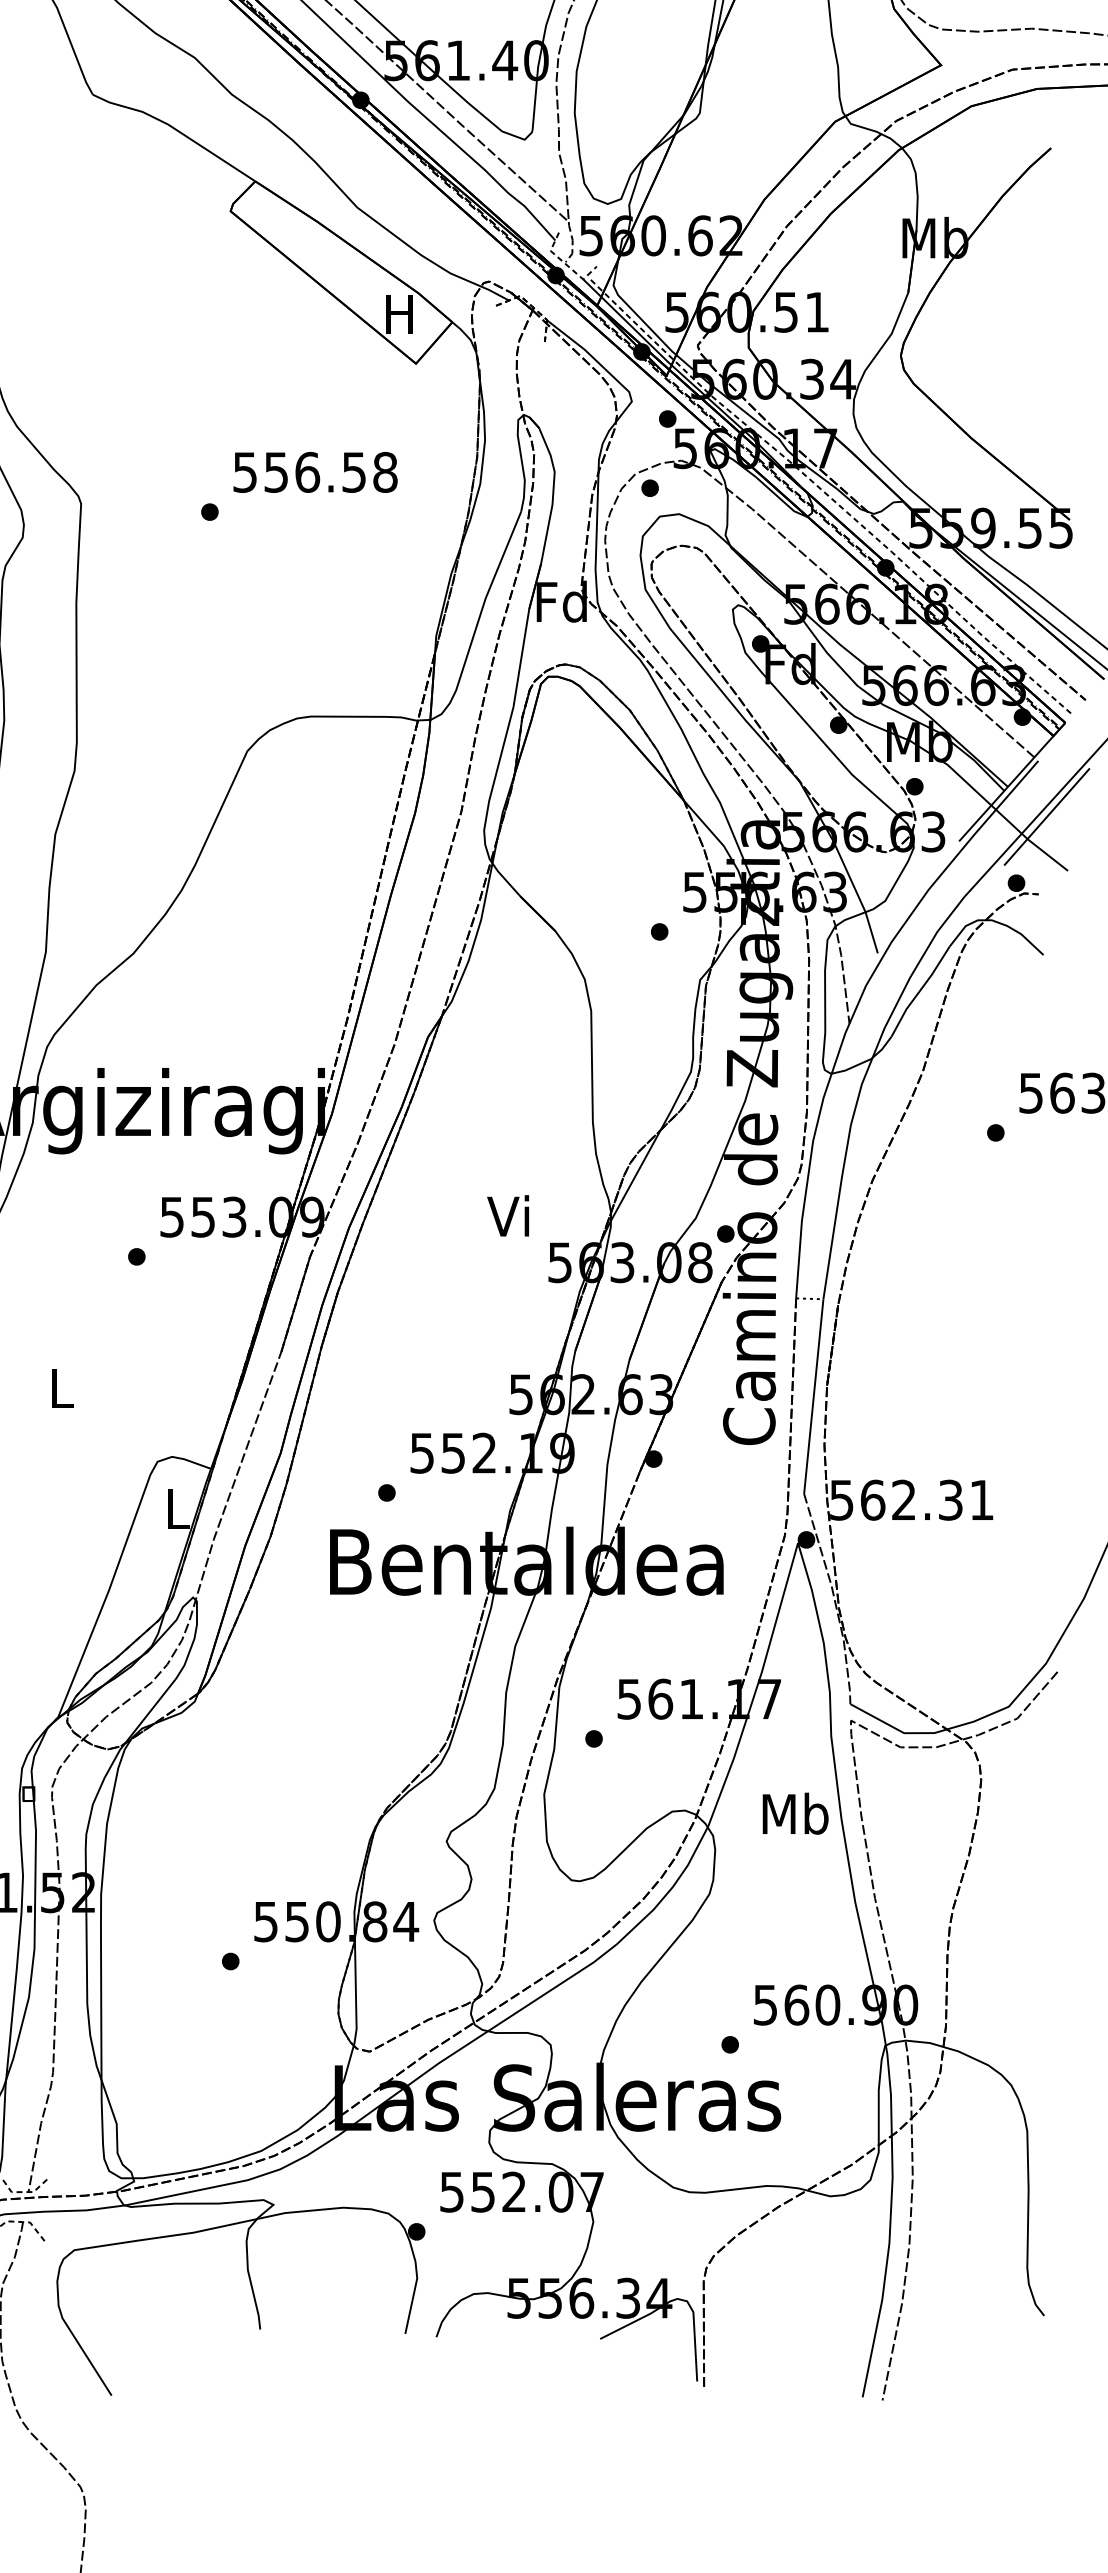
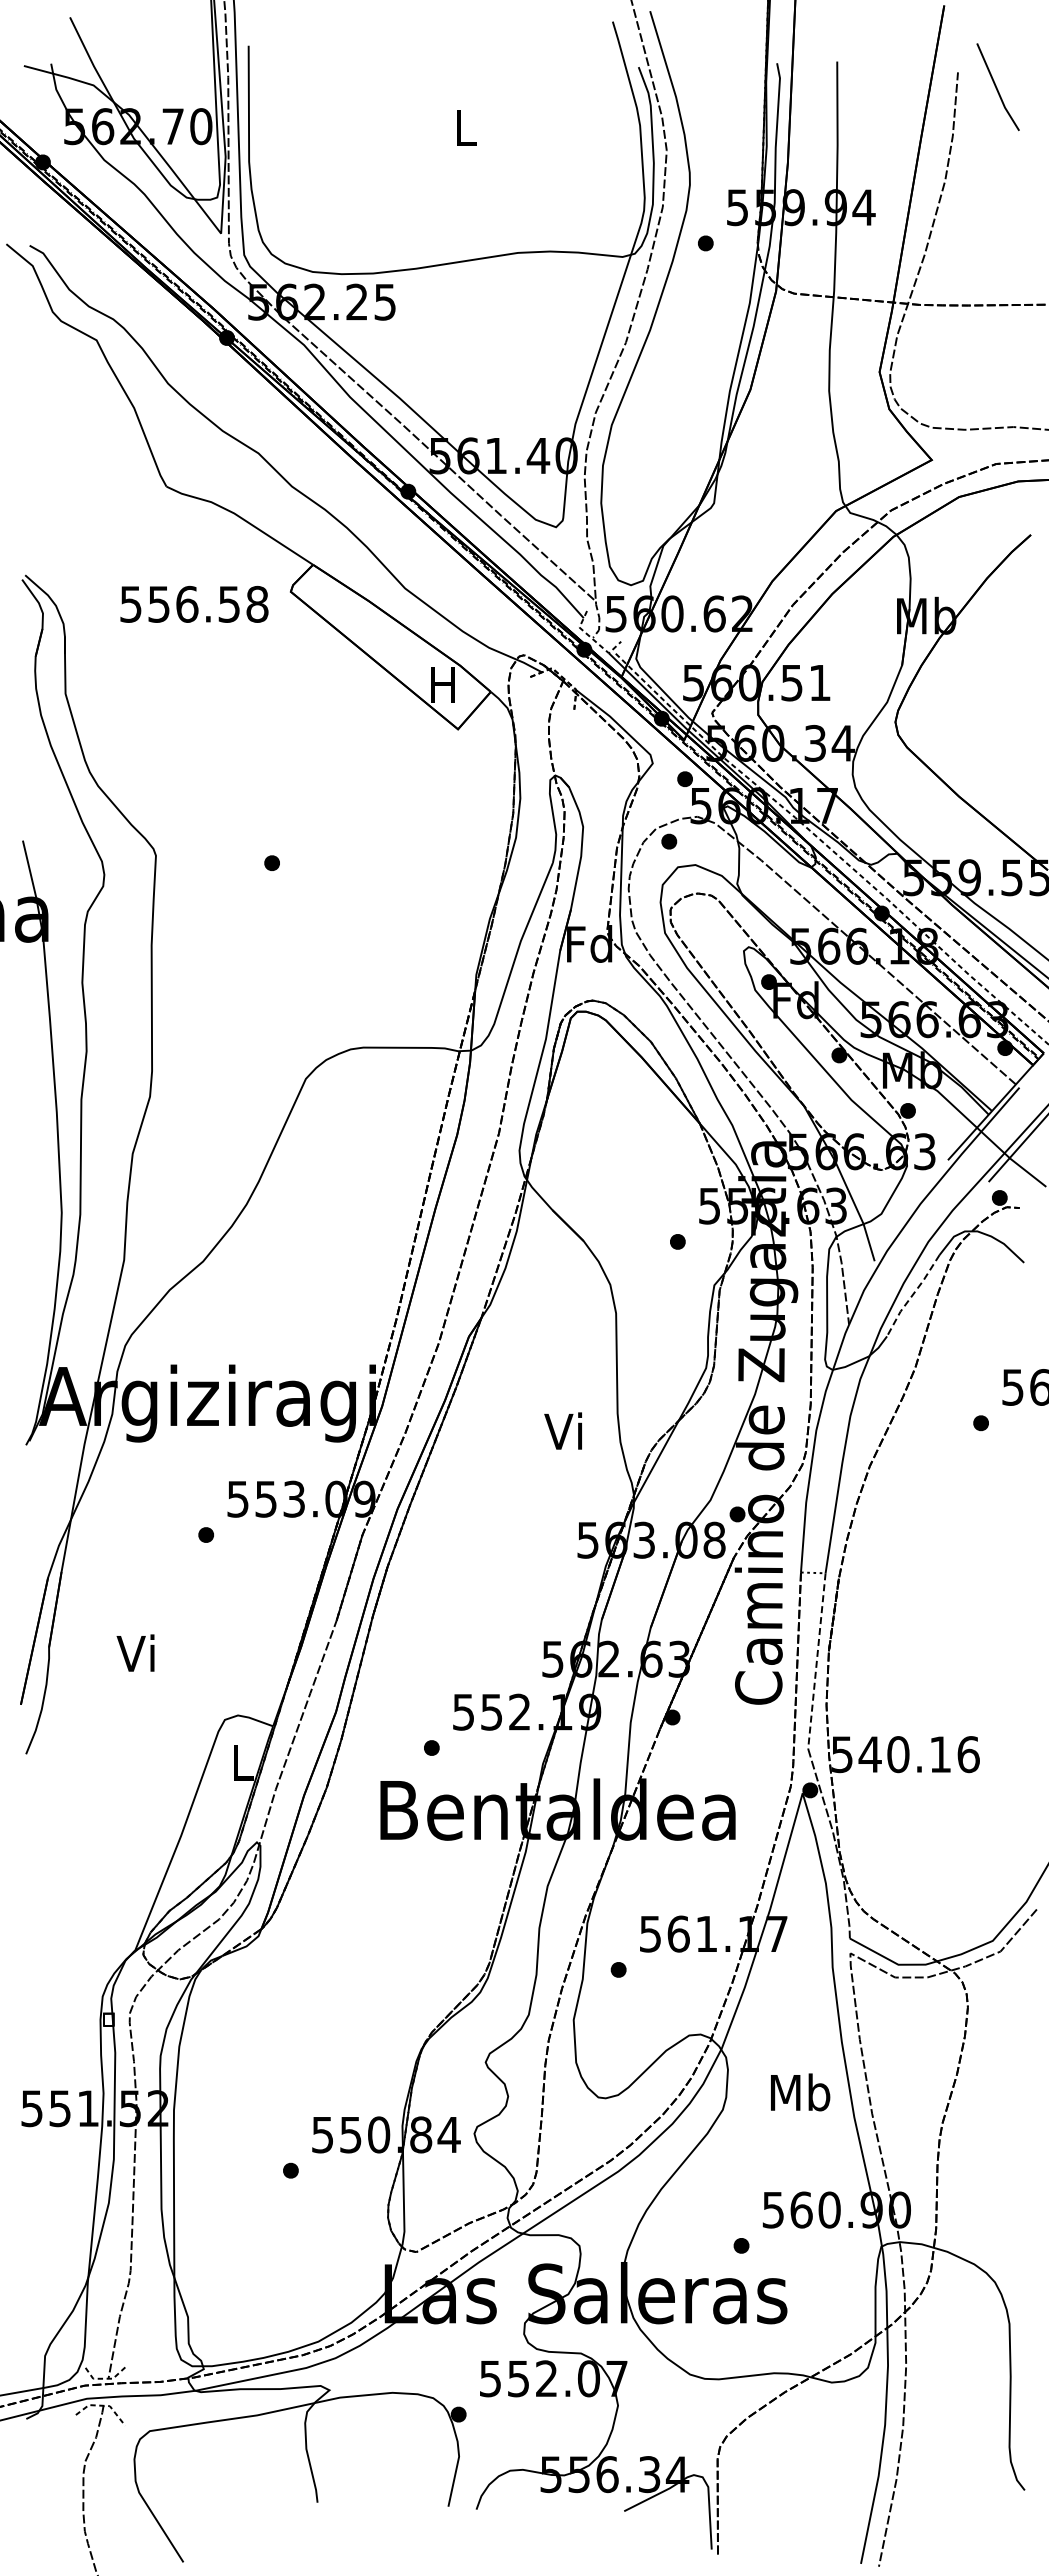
text: (315, 471) -> (194, 603), moved
line: (919, 991) -> (912, 1295), solid -> dashed
text: (507, 1215) -> (562, 1430), moved
text: (58, 1387) -> (135, 1652), L -> Vi
line: (813, 1397) -> (816, 1661), solid -> dashed
text: (926, 1500) -> (918, 1754), 562.31 -> 540.16
text: (795, 1813) -> (800, 2092), moved

